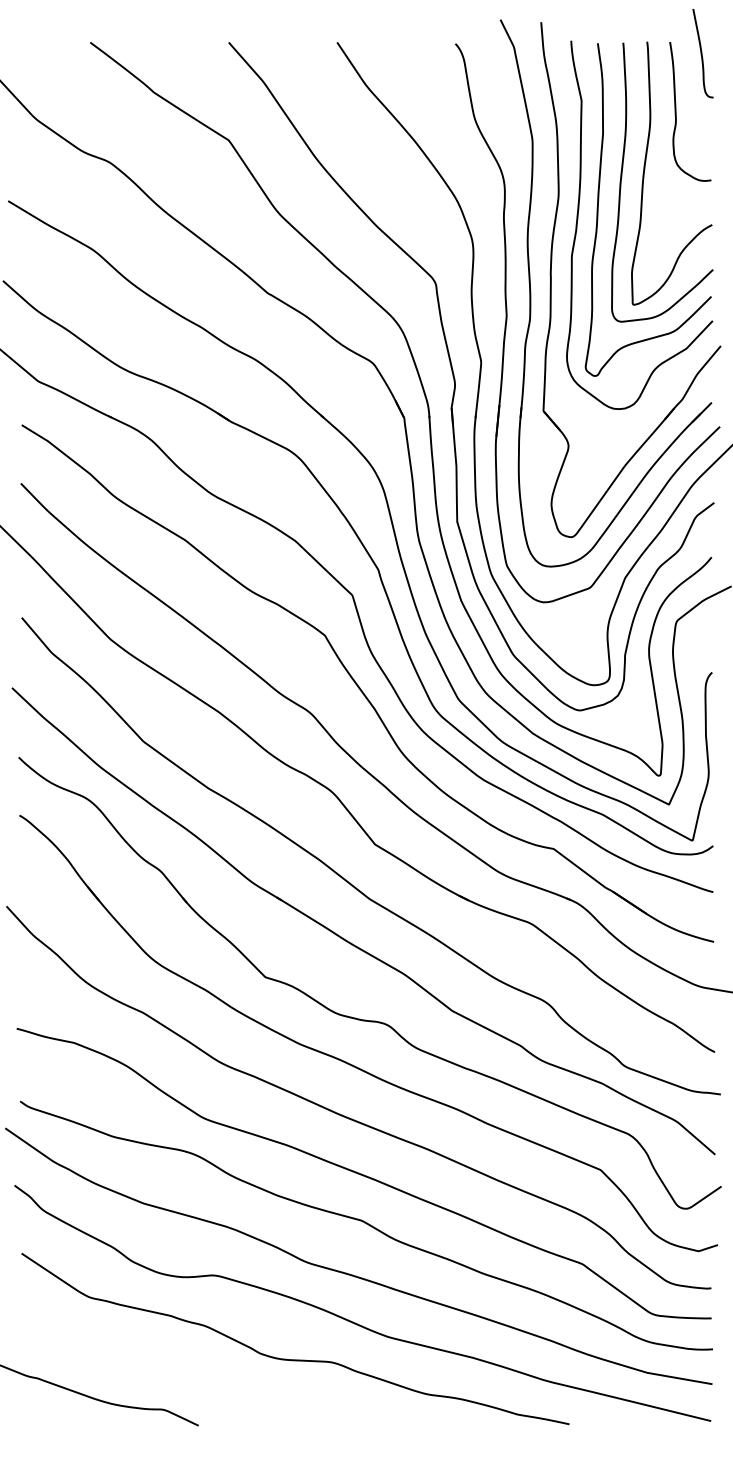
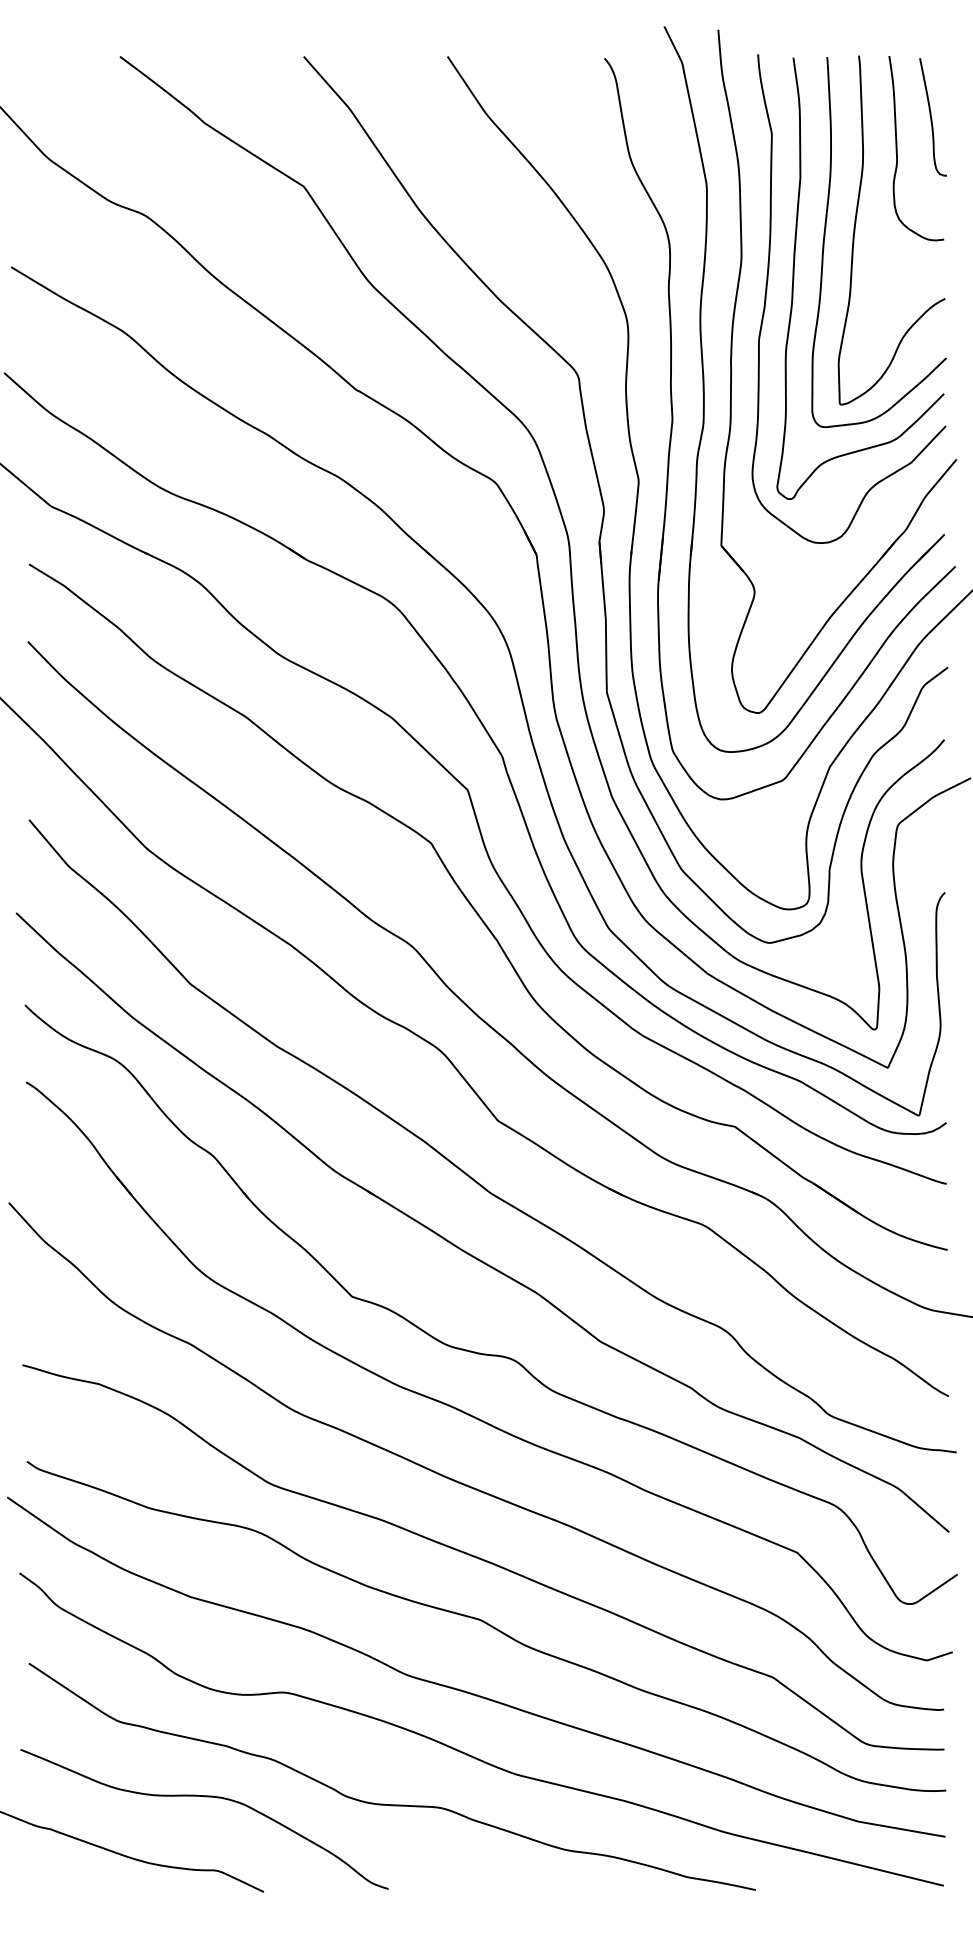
curve: (701, 53) -> (931, 117), moved
curve: (154, 1354) -> (205, 1797), added

